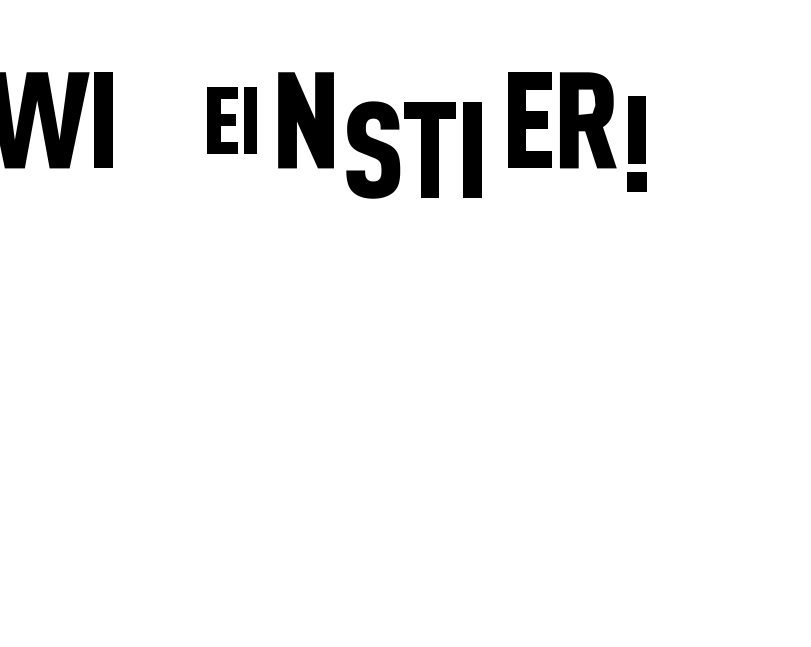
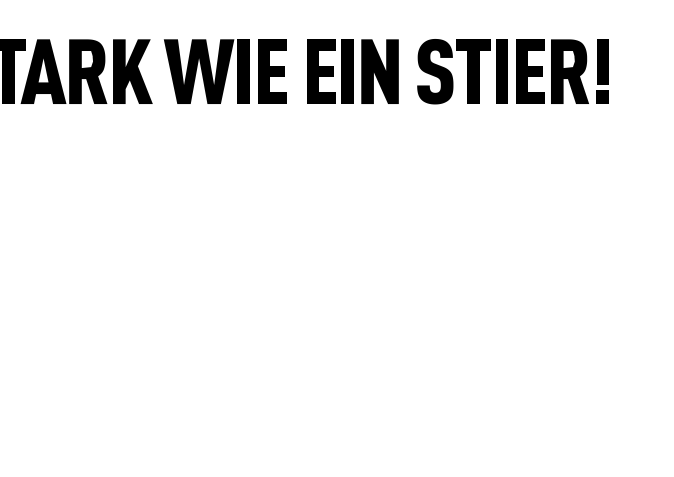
fill: (146, 120) -> (272, 71), added
part: (232, 120) -> (330, 71), size x1.43
part: (636, 143) -> (602, 71), moved
part: (413, 149) -> (462, 71), moved

